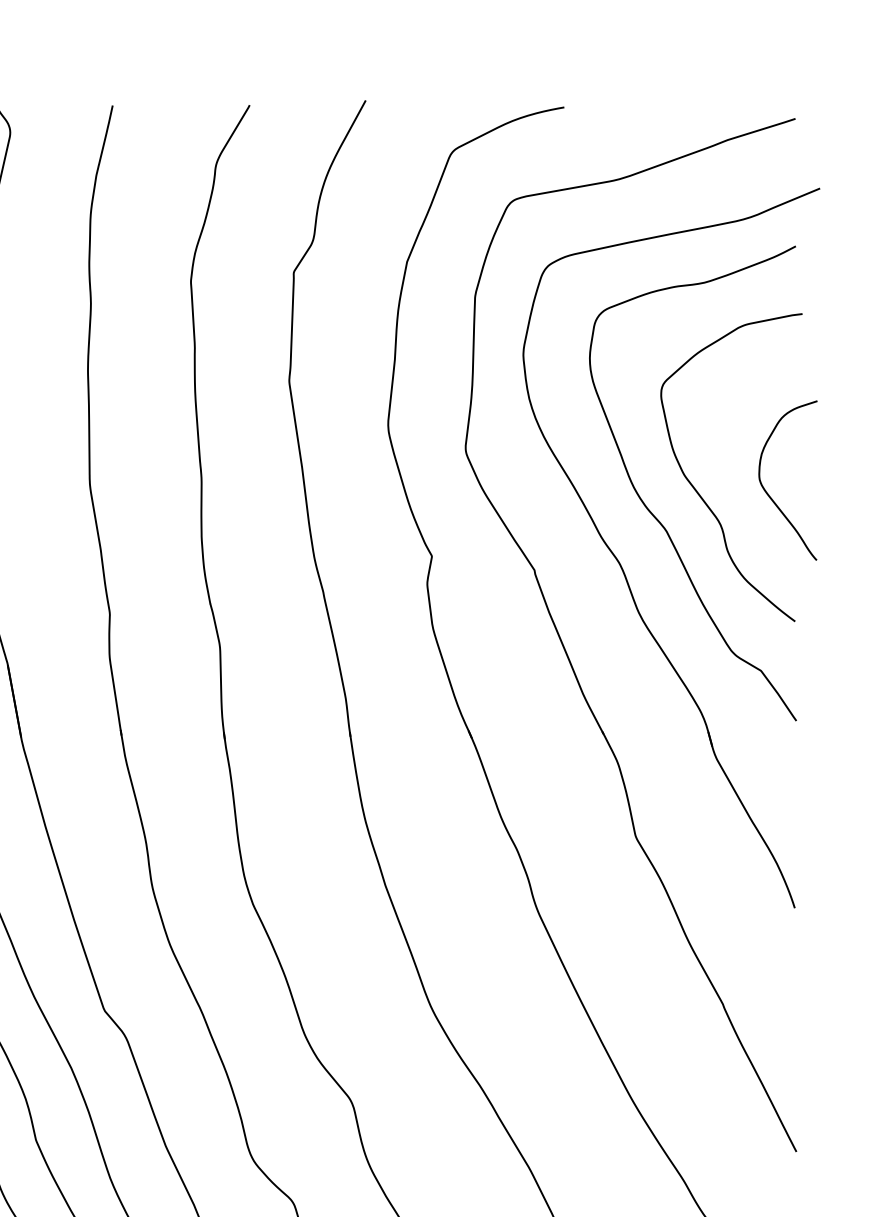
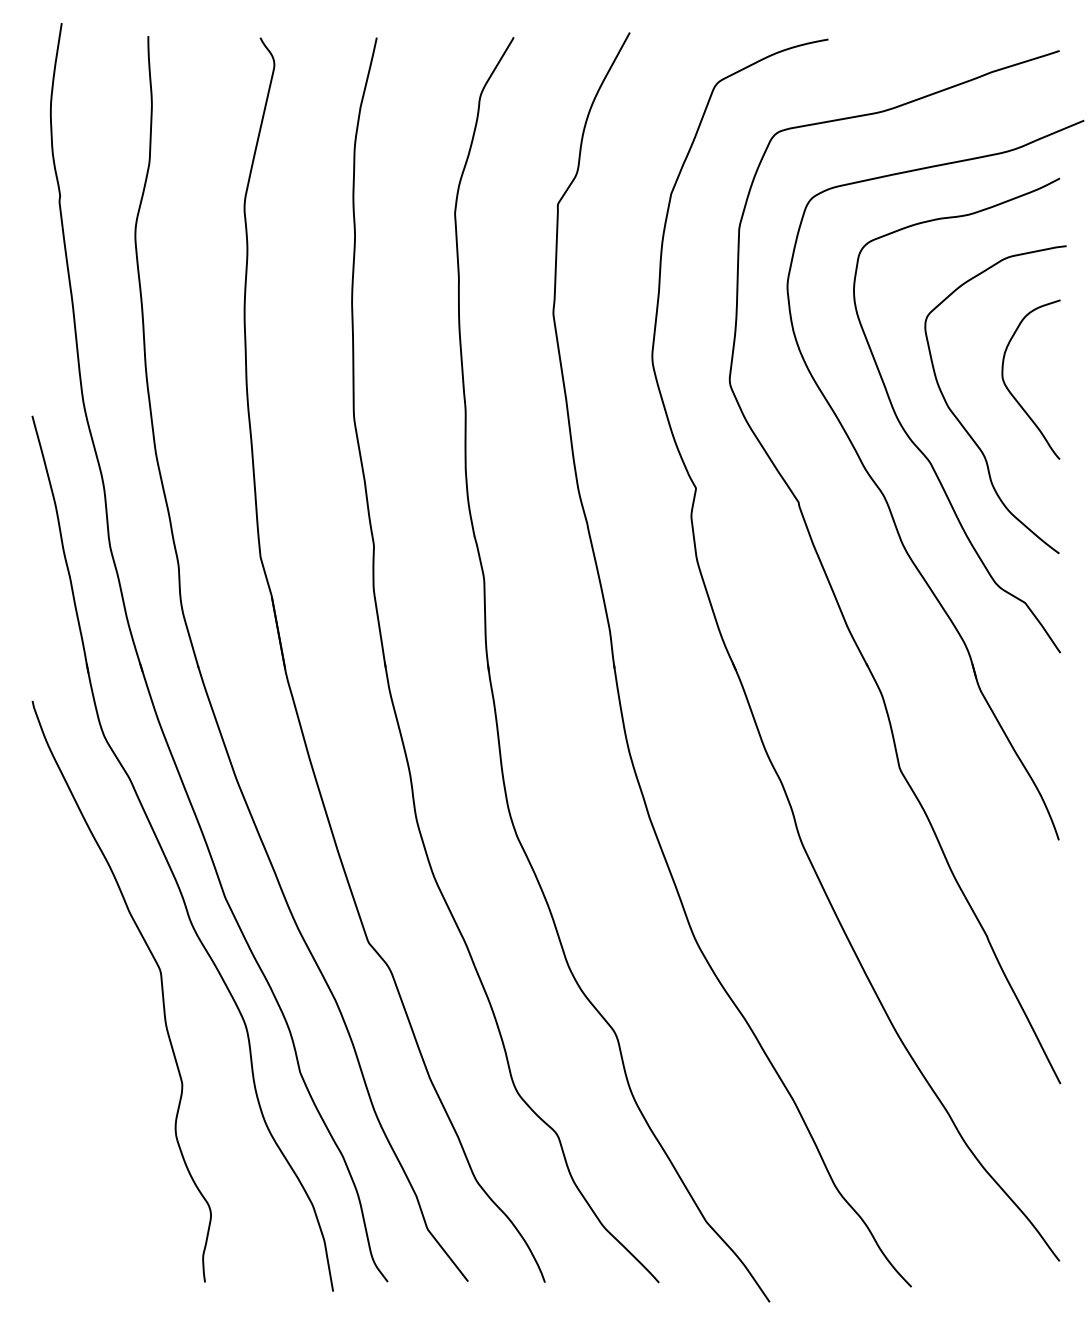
curve: (769, 494) -> (1012, 393), moved

